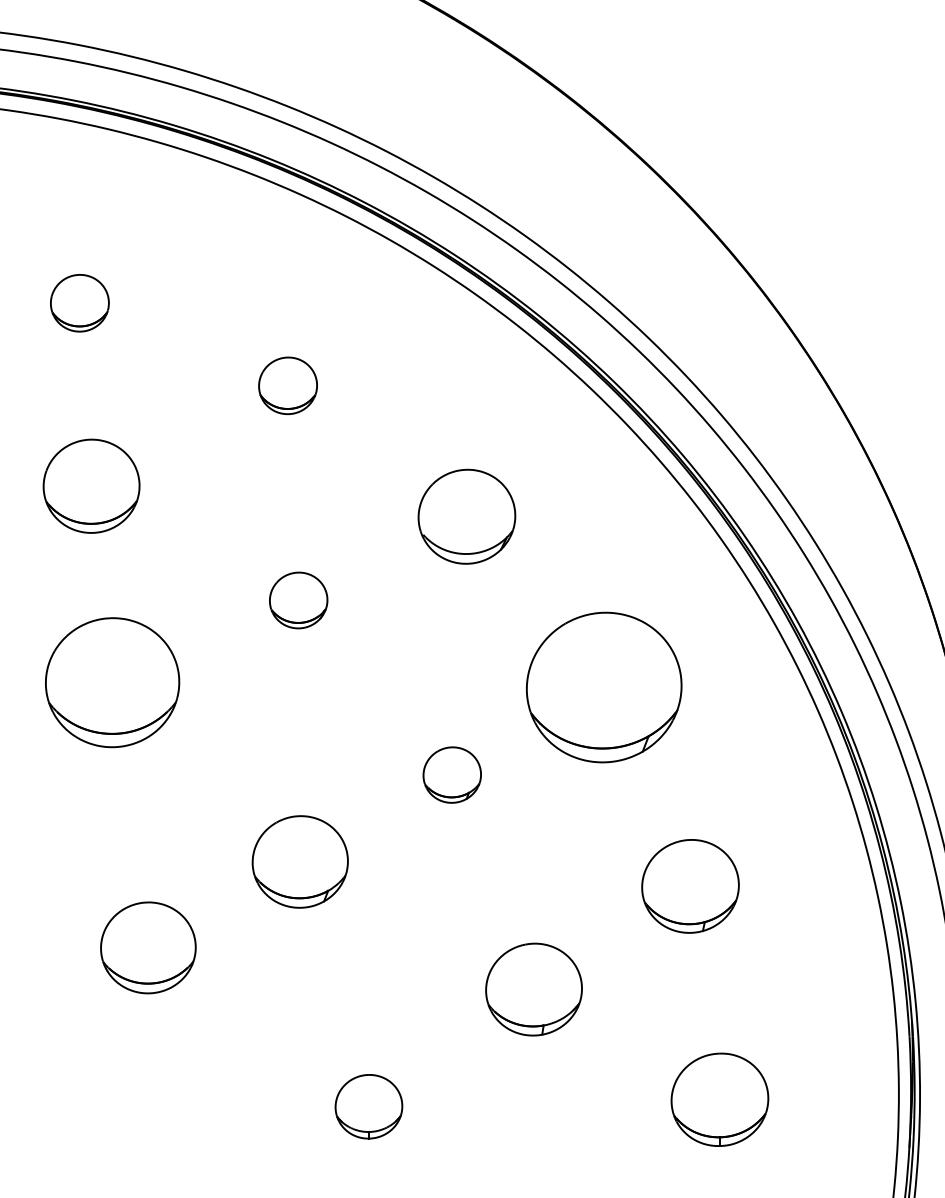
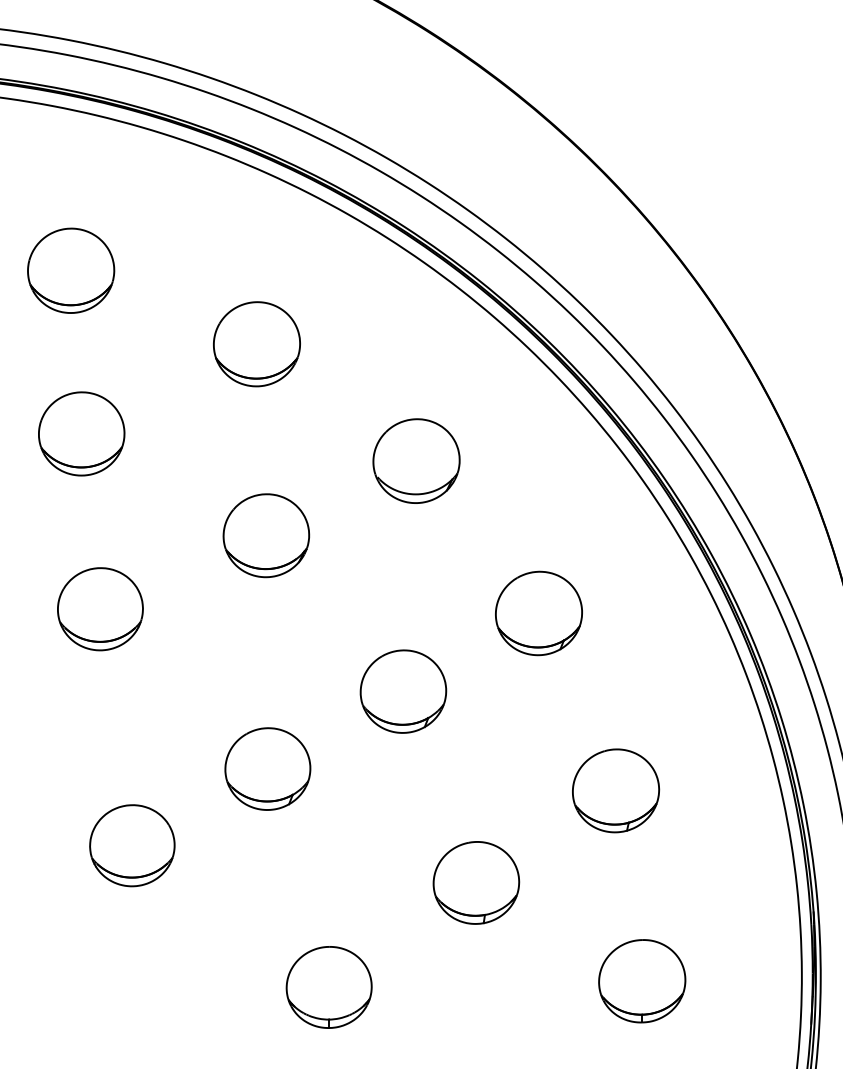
part: (80, 303) -> (71, 270), size x1.67
part: (287, 386) -> (256, 344), size x1.67
part: (298, 600) -> (266, 535), size x1.67
part: (112, 683) -> (100, 609), size x0.71
part: (603, 687) -> (538, 613), size x0.62
part: (452, 774) -> (403, 691), size x1.67
part: (368, 1106) -> (328, 987), size x1.43

